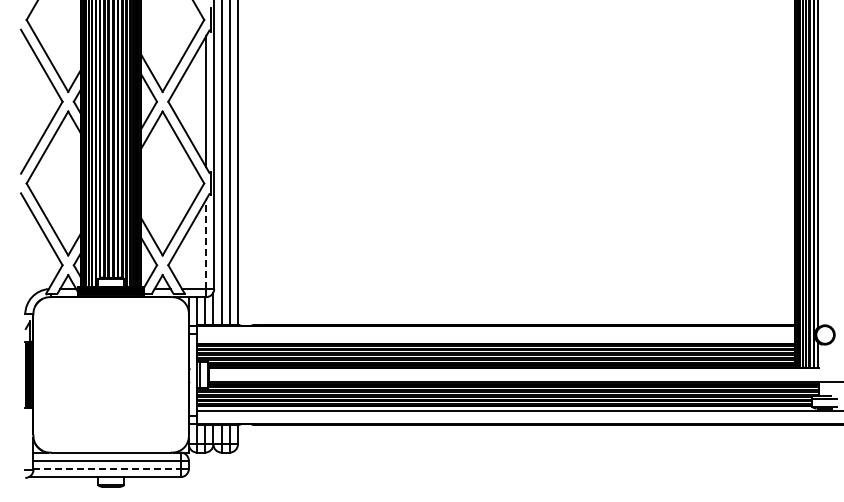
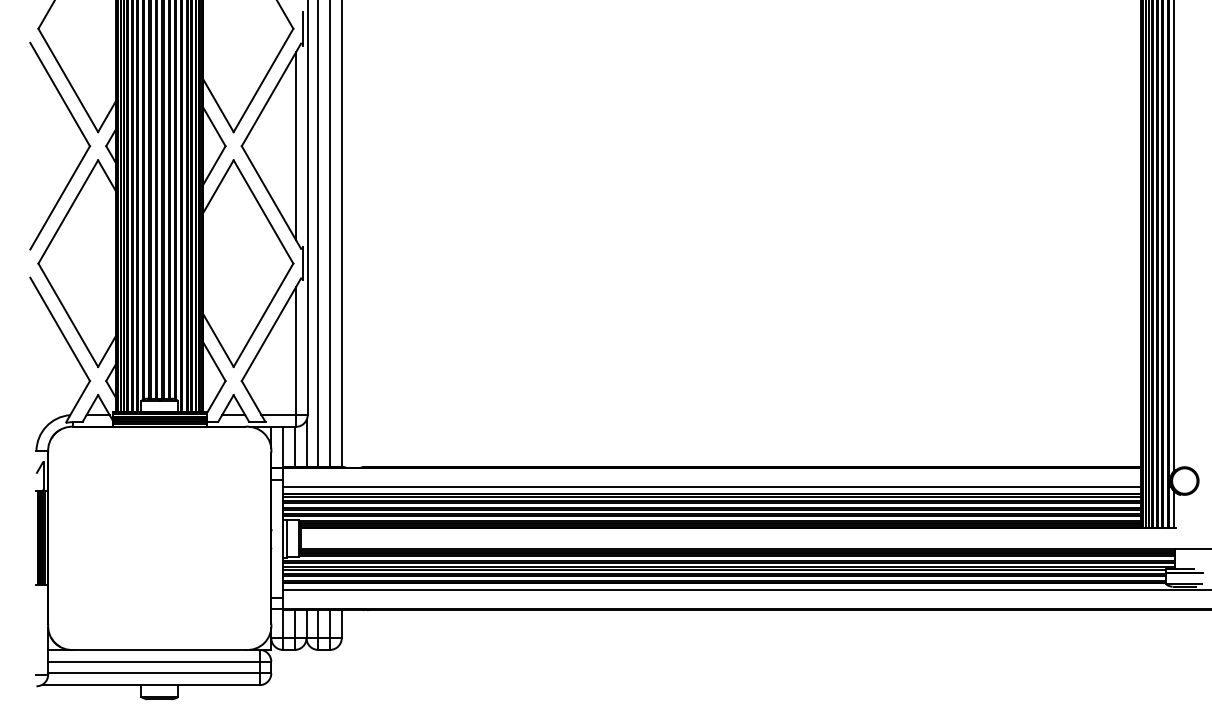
line: (206, 244) -> (296, 351), dashed -> solid
line: (495, 339) -> (711, 487), added
line: (107, 468) -> (154, 672), dashed -> solid

